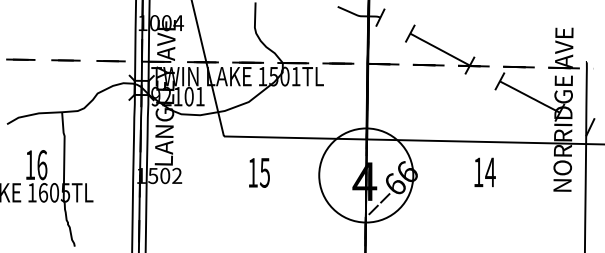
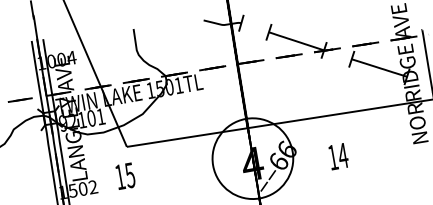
text: (259, 172) -> (125, 175), moved
text: (484, 172) -> (338, 156), moved

